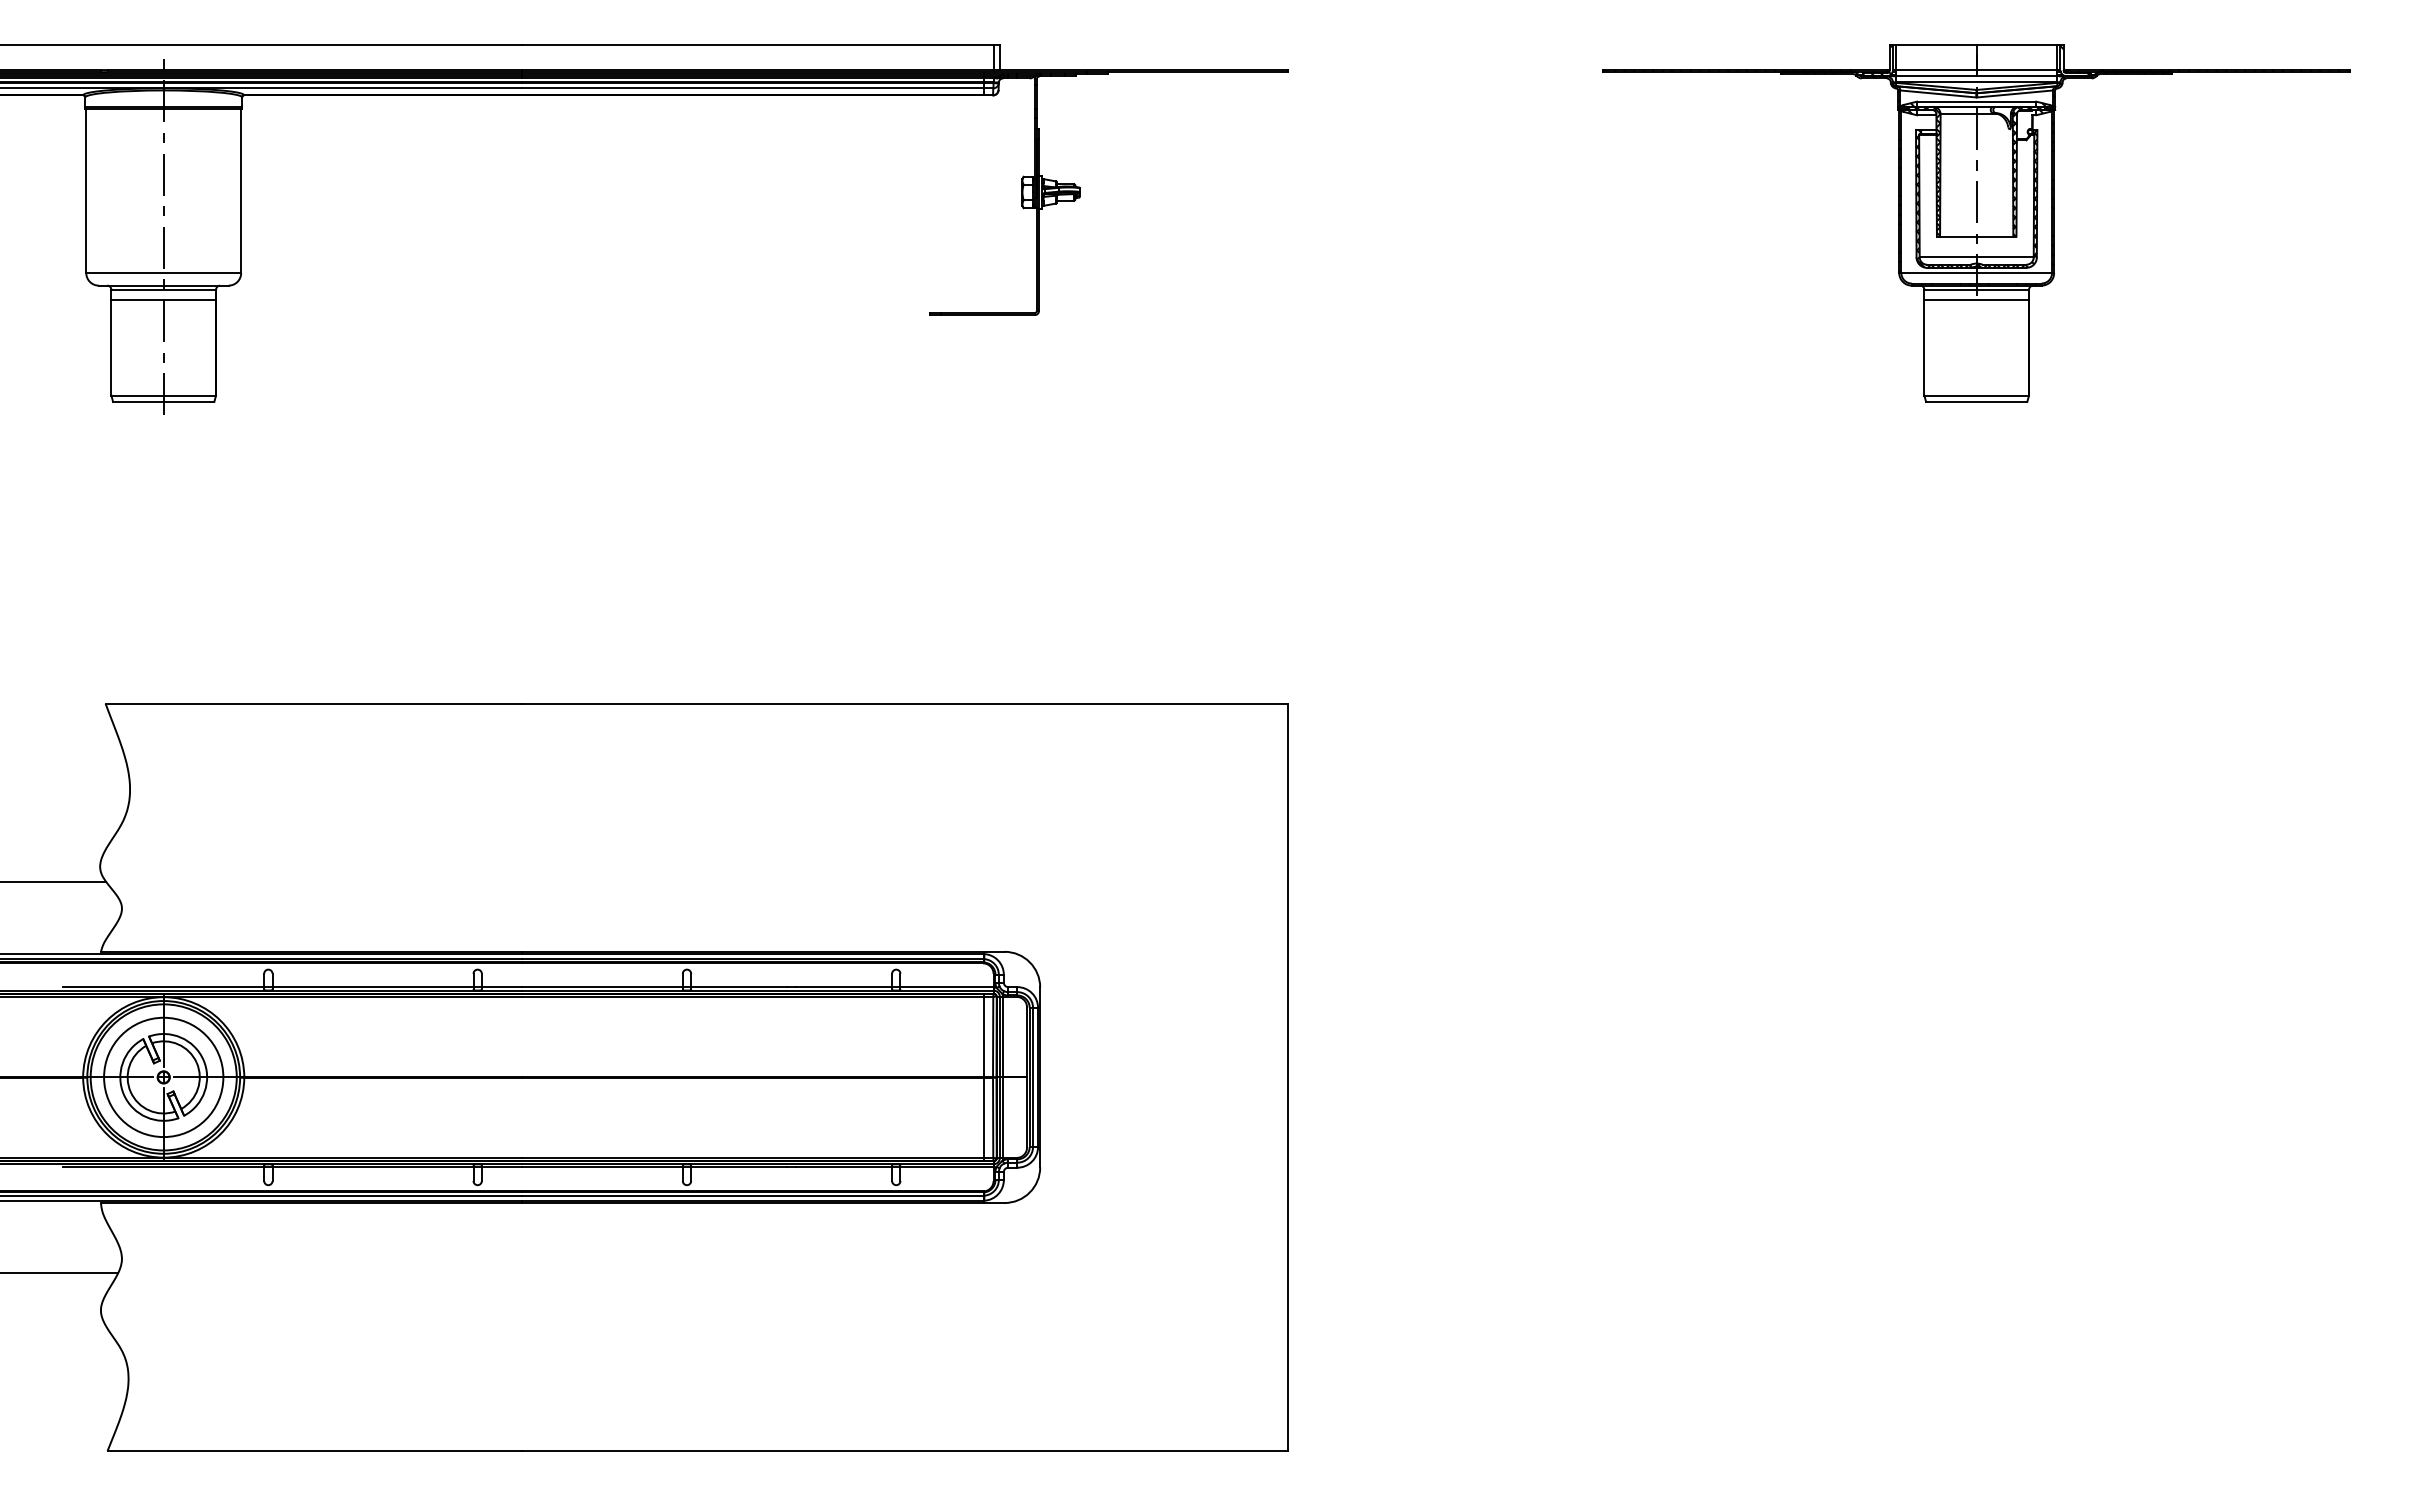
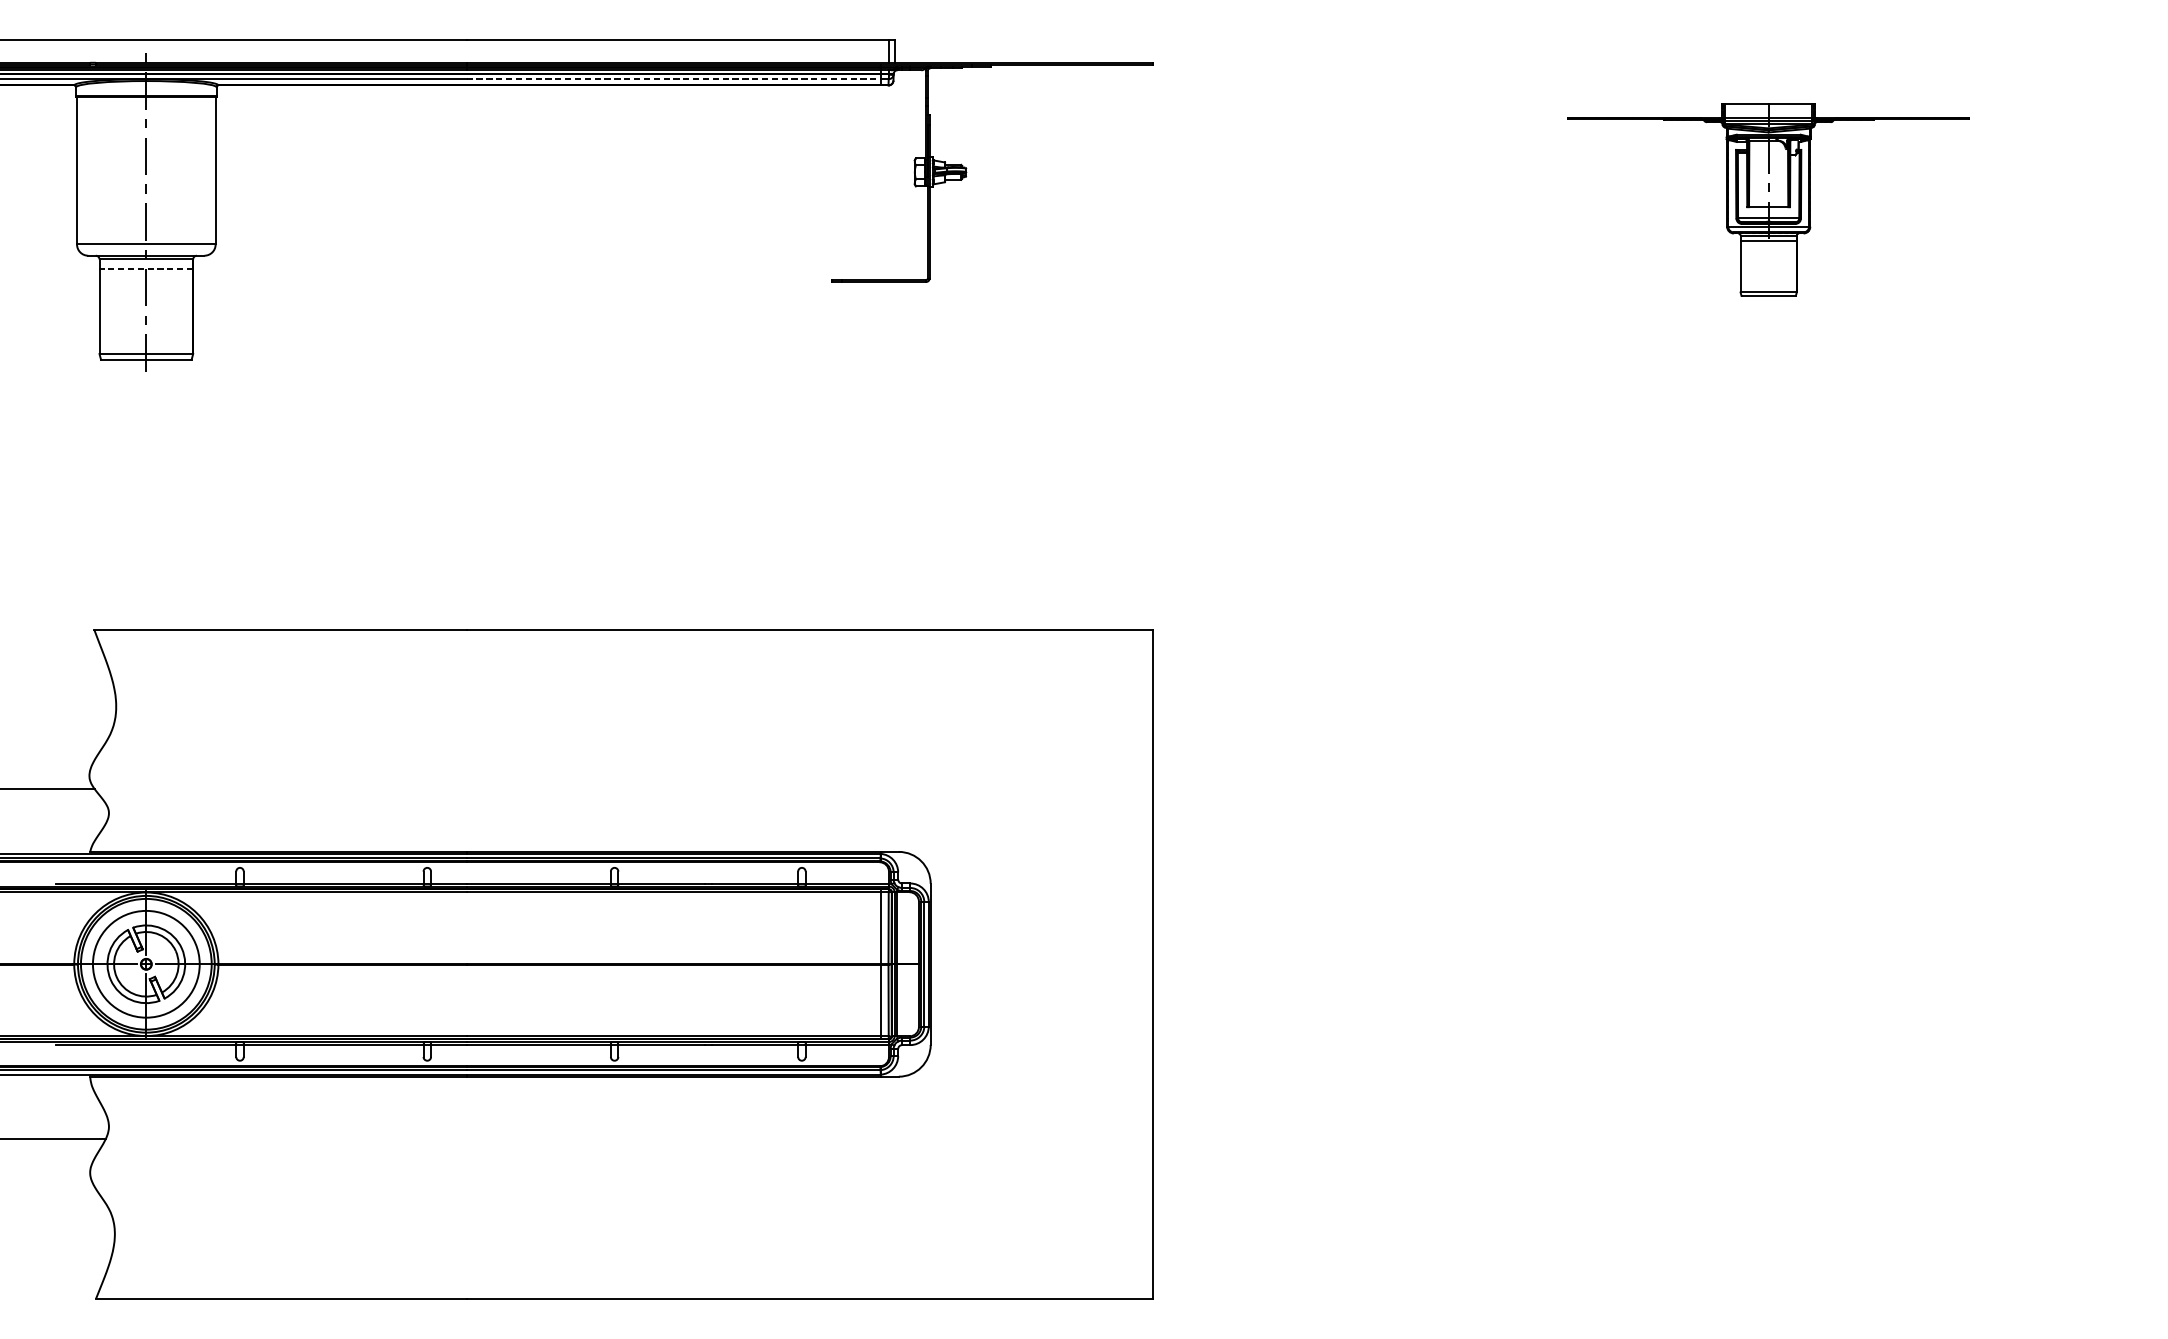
line: (753, 88) -> (674, 79), solid -> dashed
part: (1976, 223) -> (1768, 200), size x0.6
line: (163, 300) -> (146, 269), solid -> dashed

